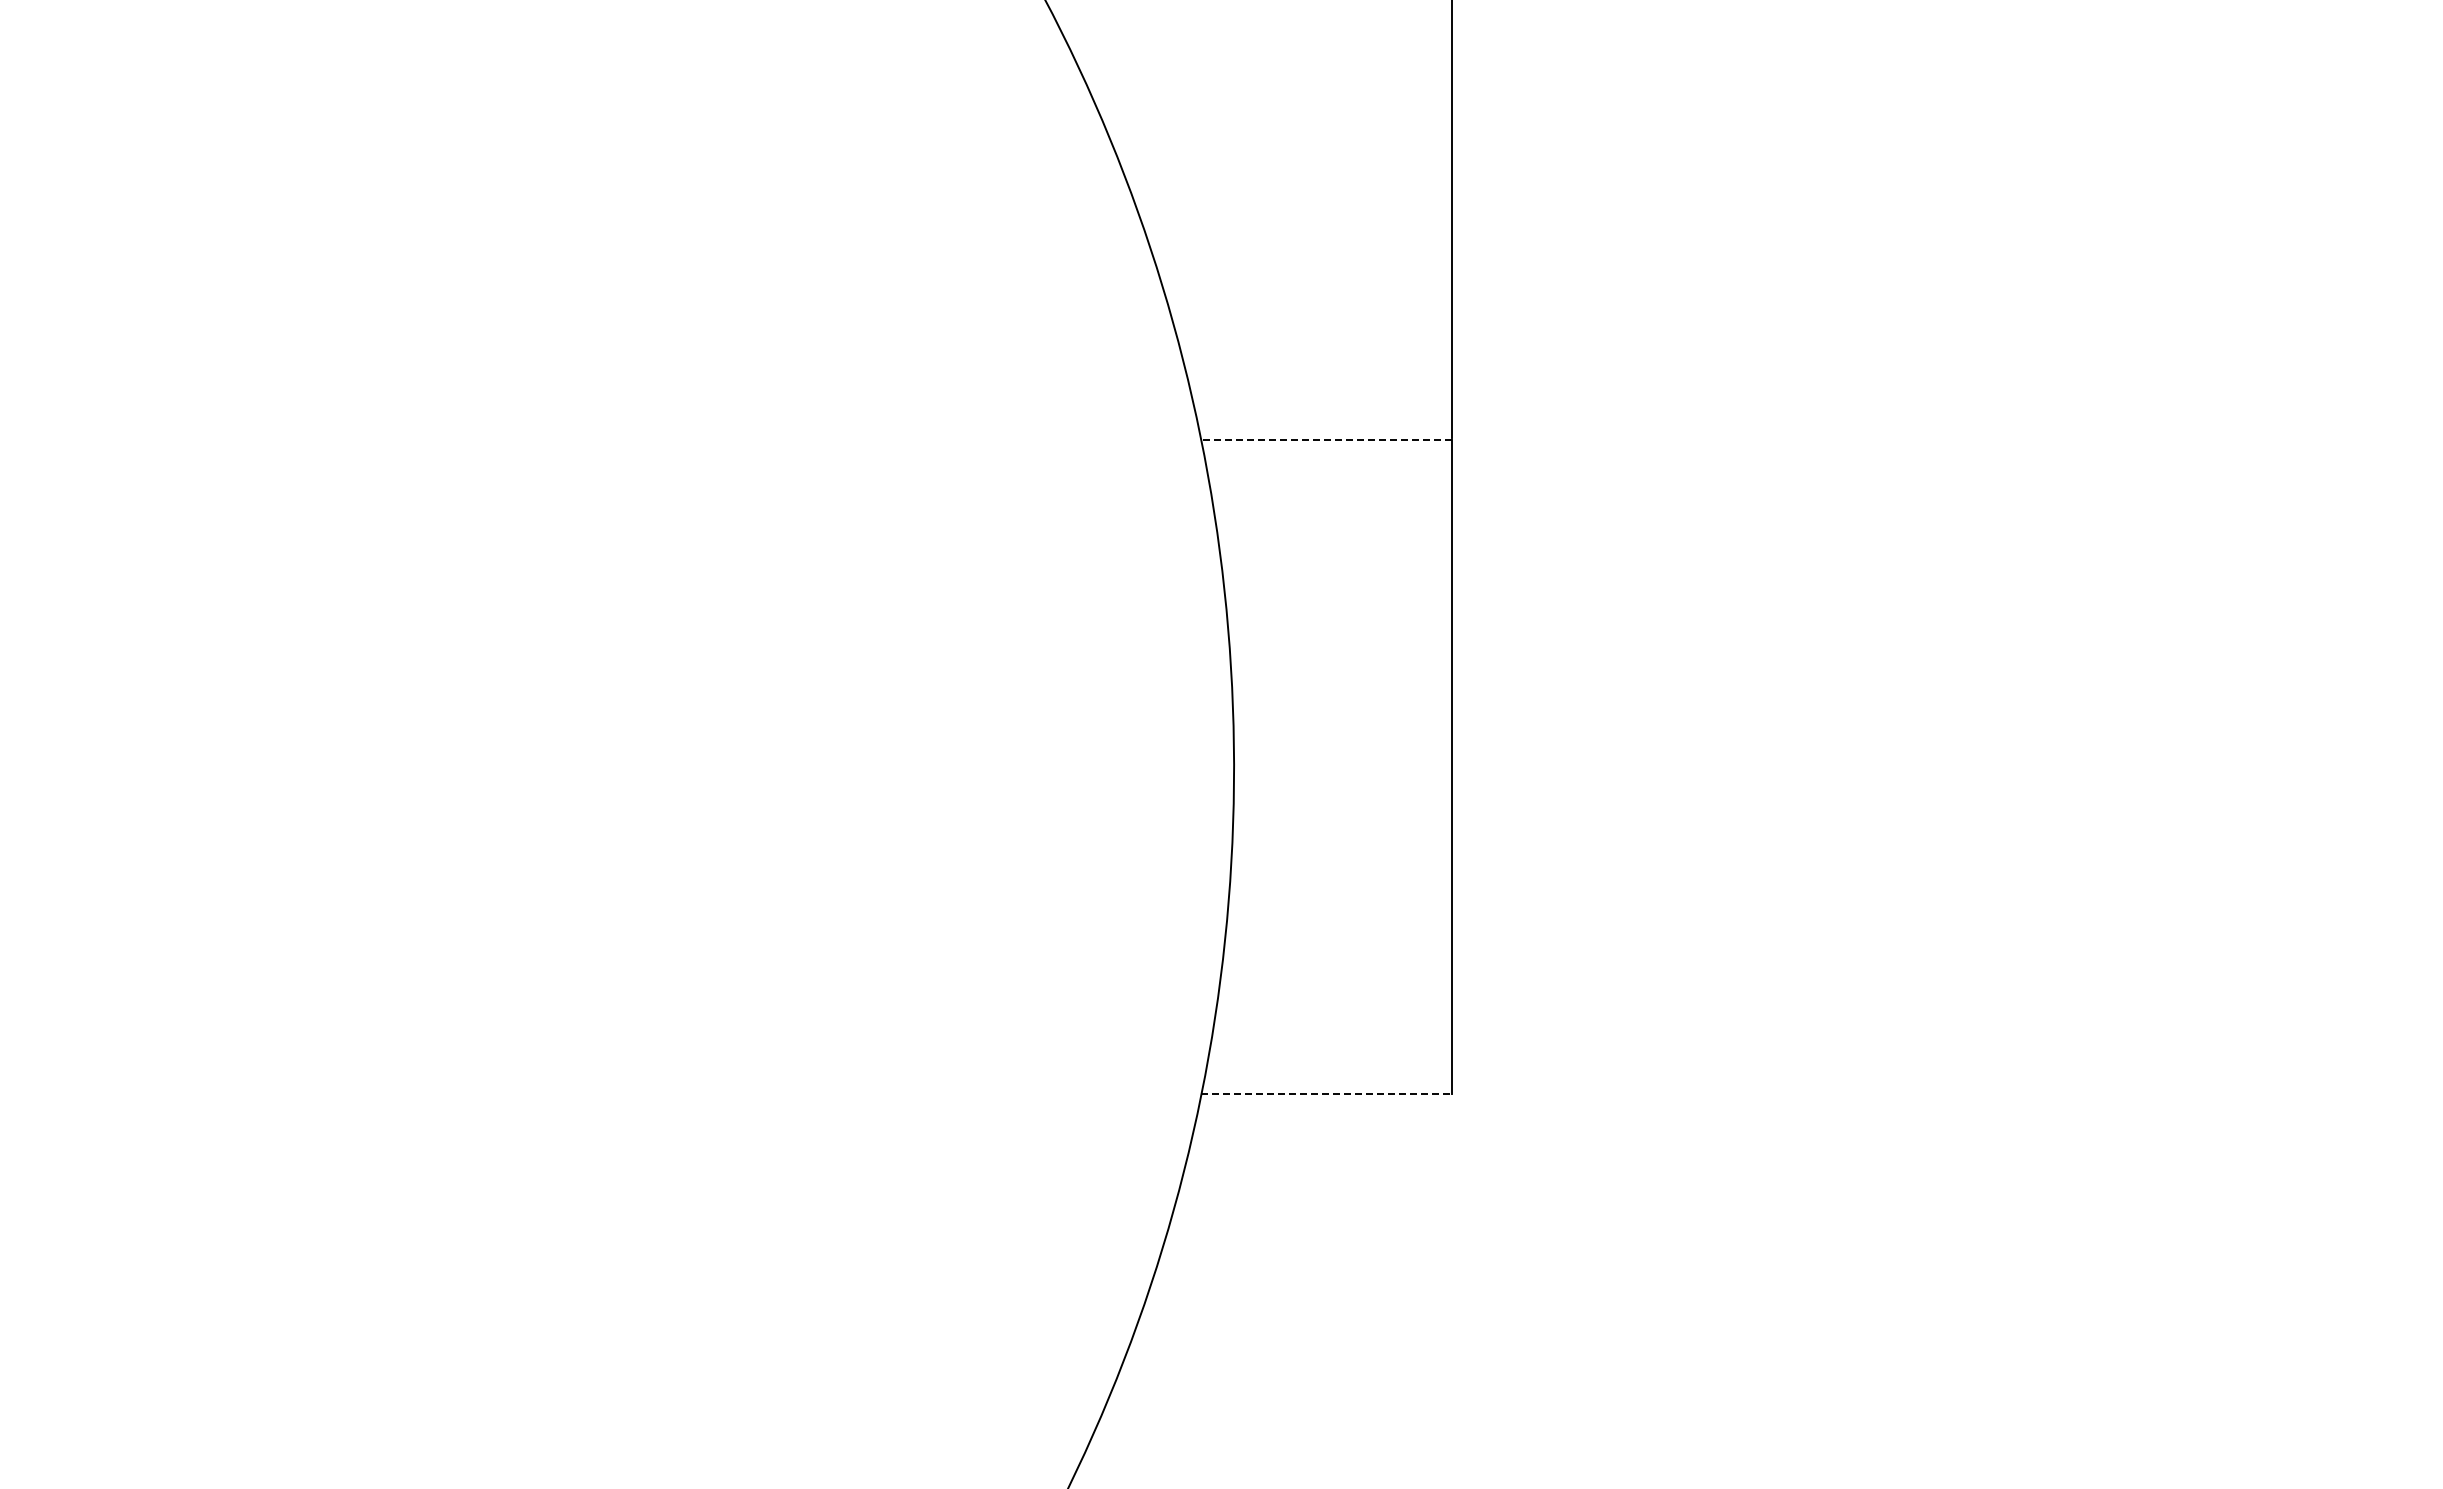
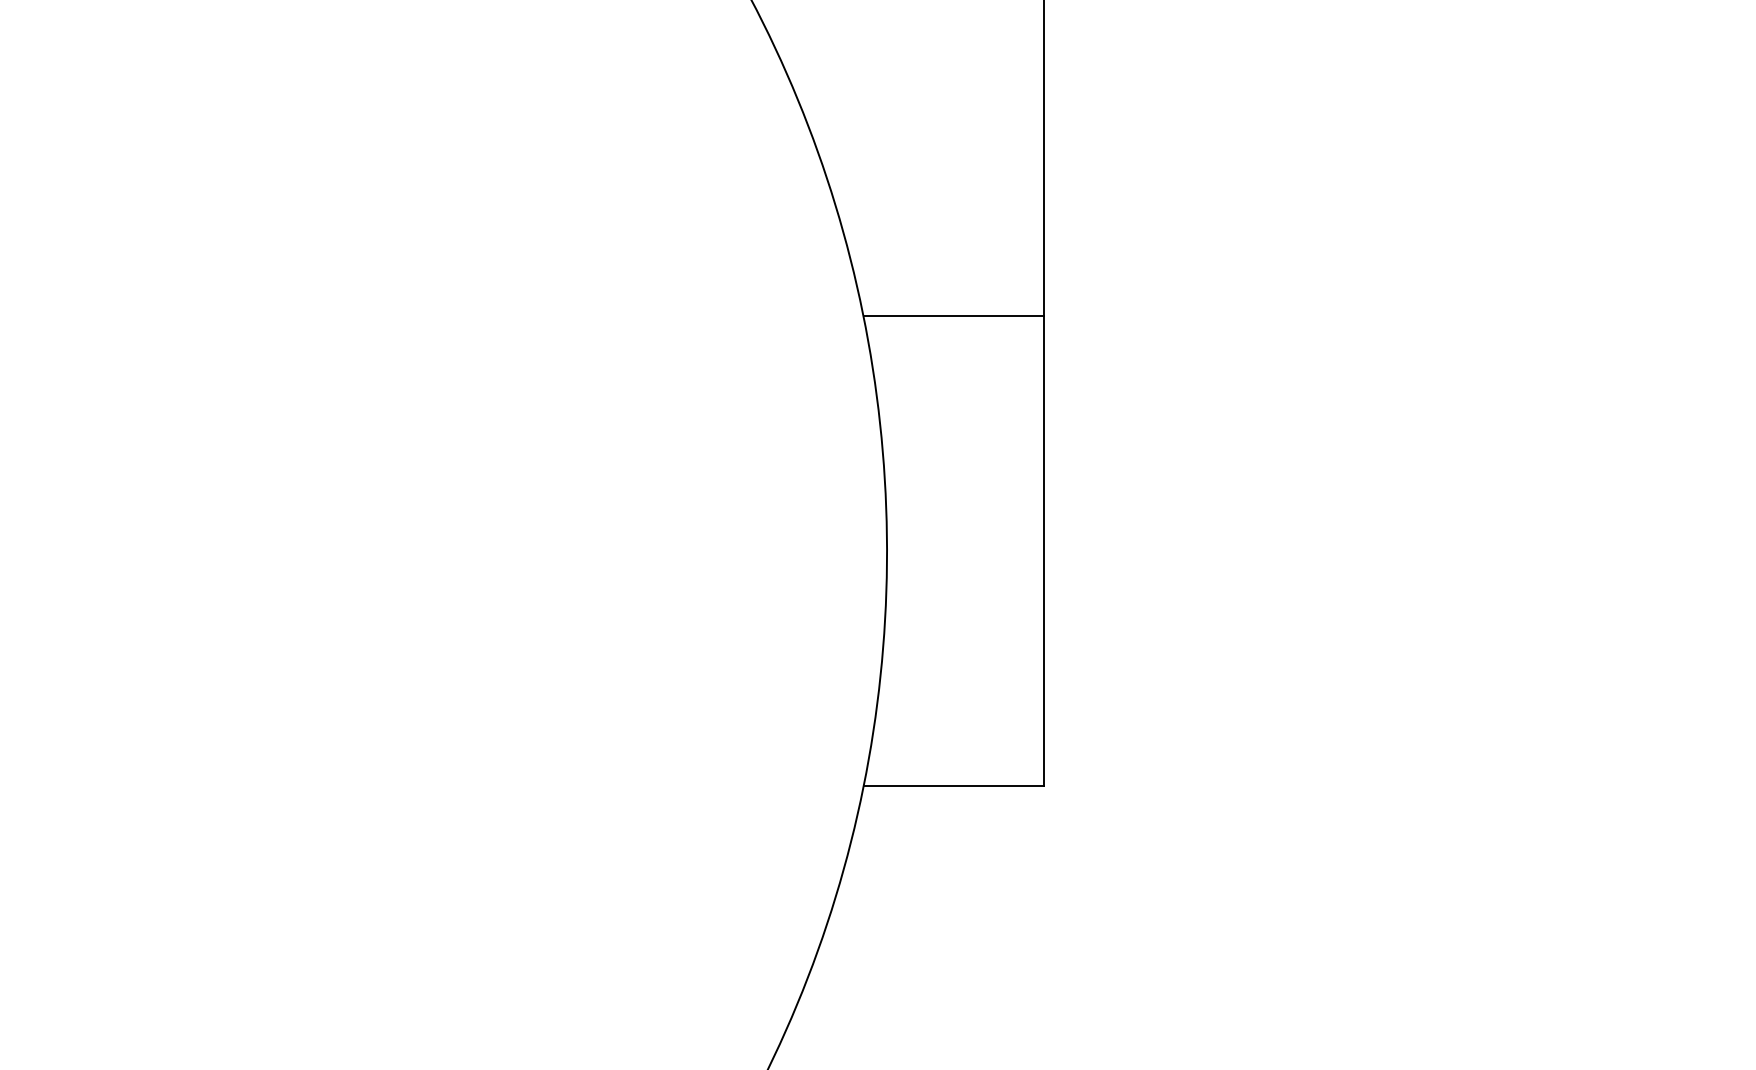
line: (1326, 440) -> (953, 316), dashed -> solid
line: (1327, 1093) -> (954, 785), dashed -> solid

